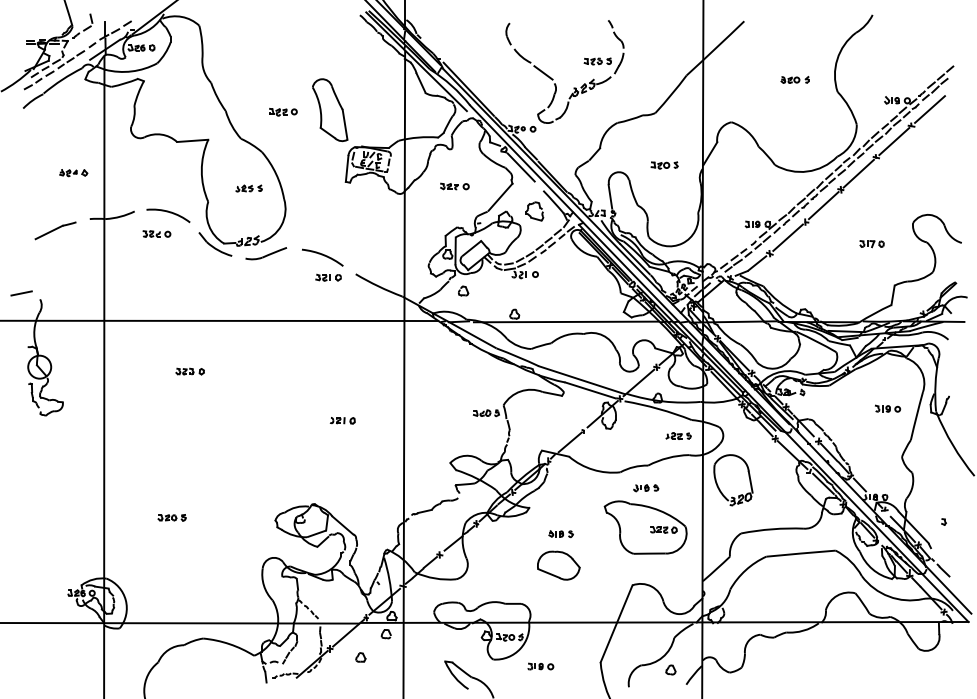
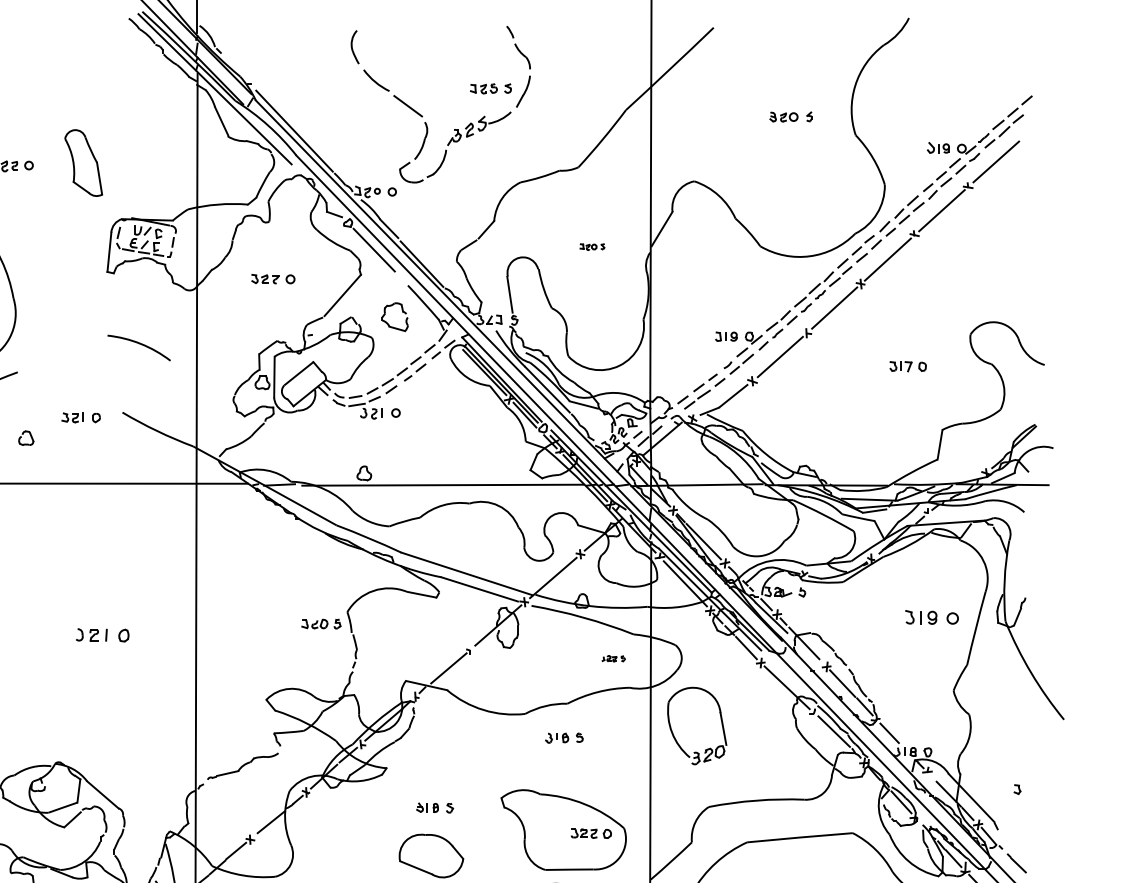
part: (330, 110) -> (84, 163), size x0.7
part: (664, 165) -> (592, 247), size x0.6
arc: (322, 255) -> (138, 344), moved
part: (463, 290) -> (26, 437), moved
part: (888, 408) -> (933, 616), size x1.4
part: (342, 420) -> (102, 635), size x1.4
part: (678, 435) -> (613, 657), size x0.6
part: (645, 527) -> (563, 829), moved

